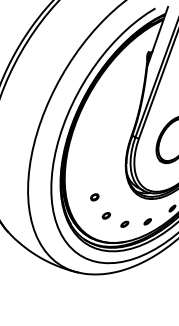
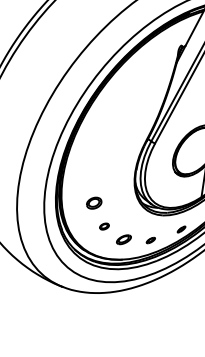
part: (94, 197) -> (93, 203), size x1.6
part: (124, 223) -> (123, 238), size x1.6

